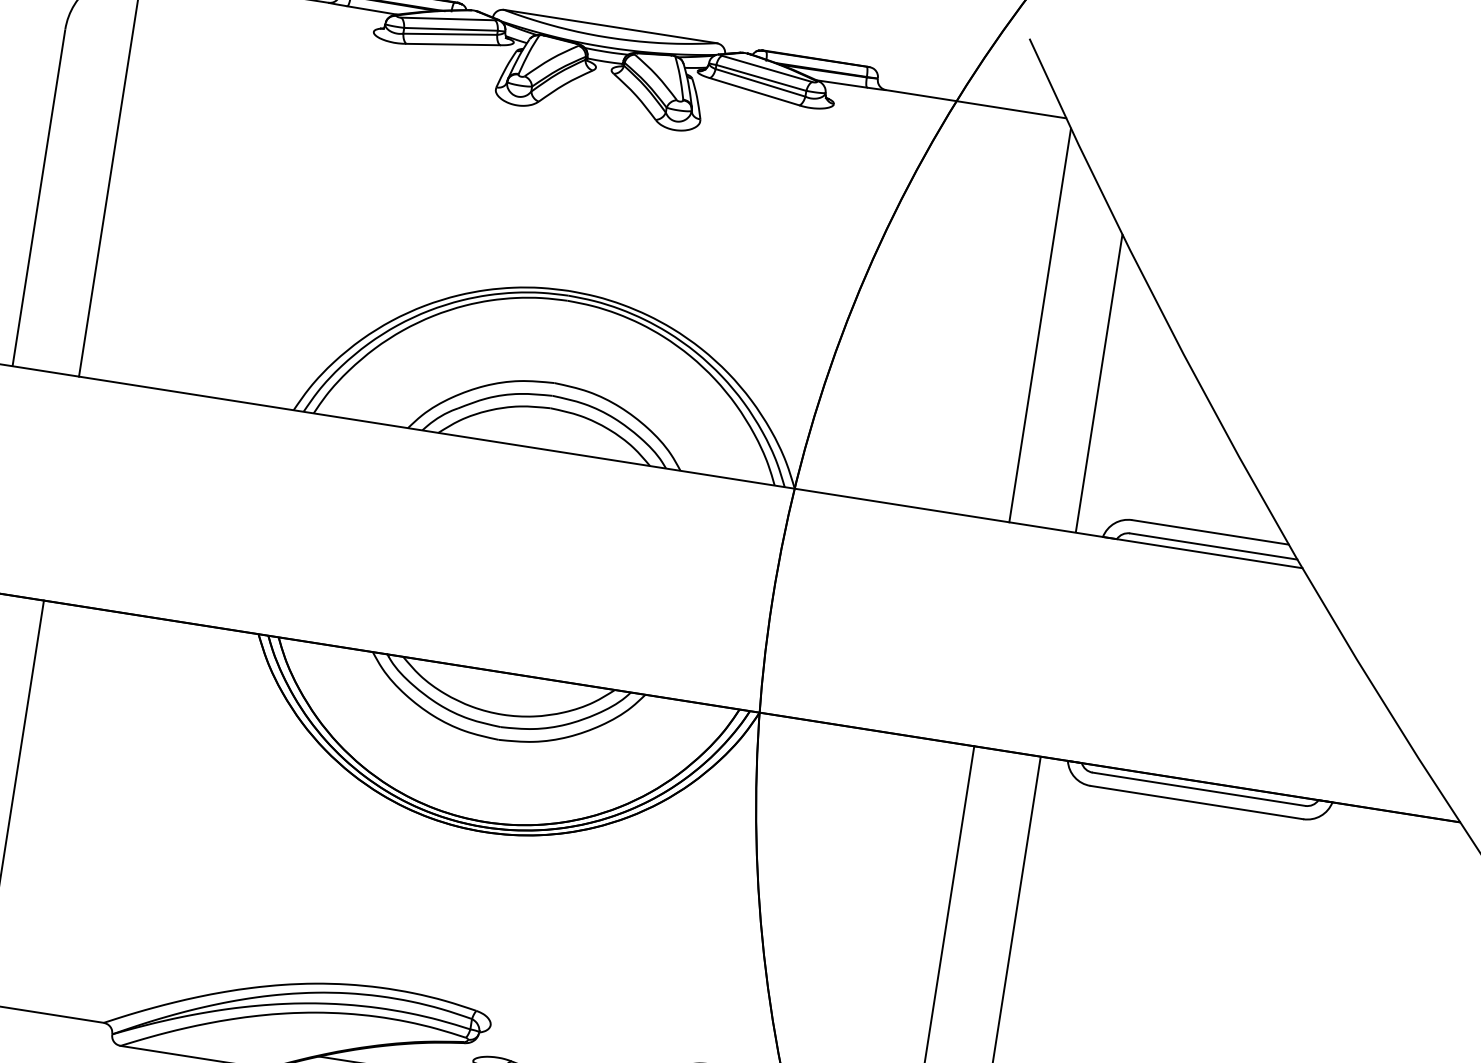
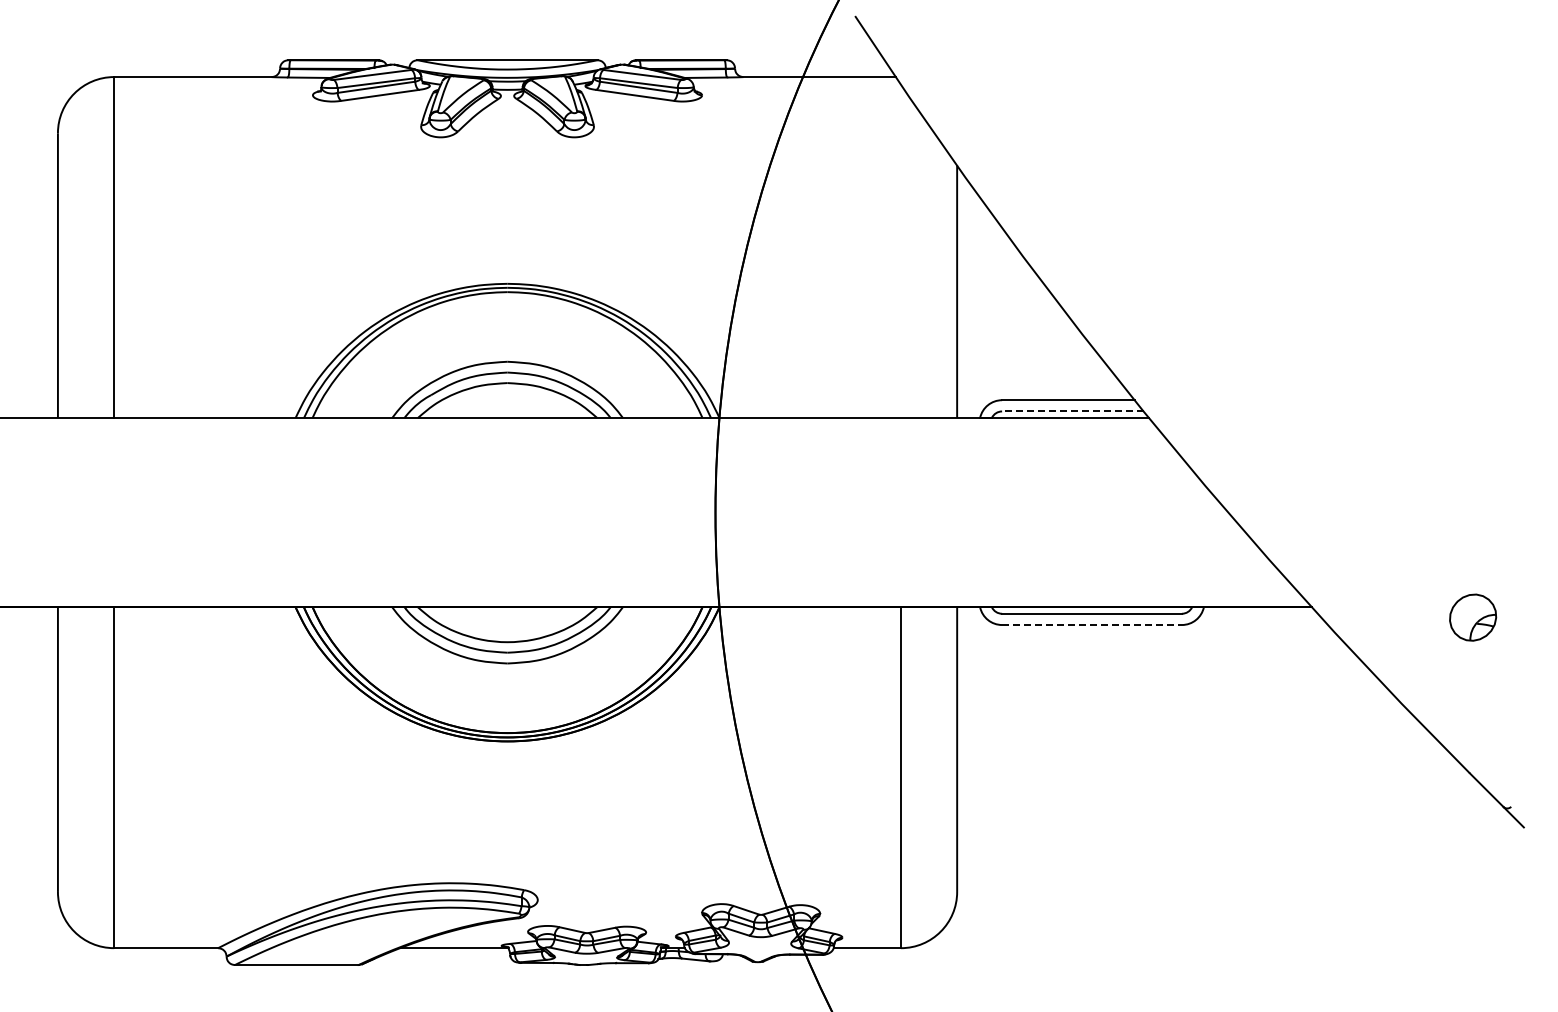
line: (1039, 324) -> (900, 250), removed
line: (1213, 546) -> (1072, 411), solid -> dashed
line: (1197, 803) -> (1092, 625), solid -> dashed

